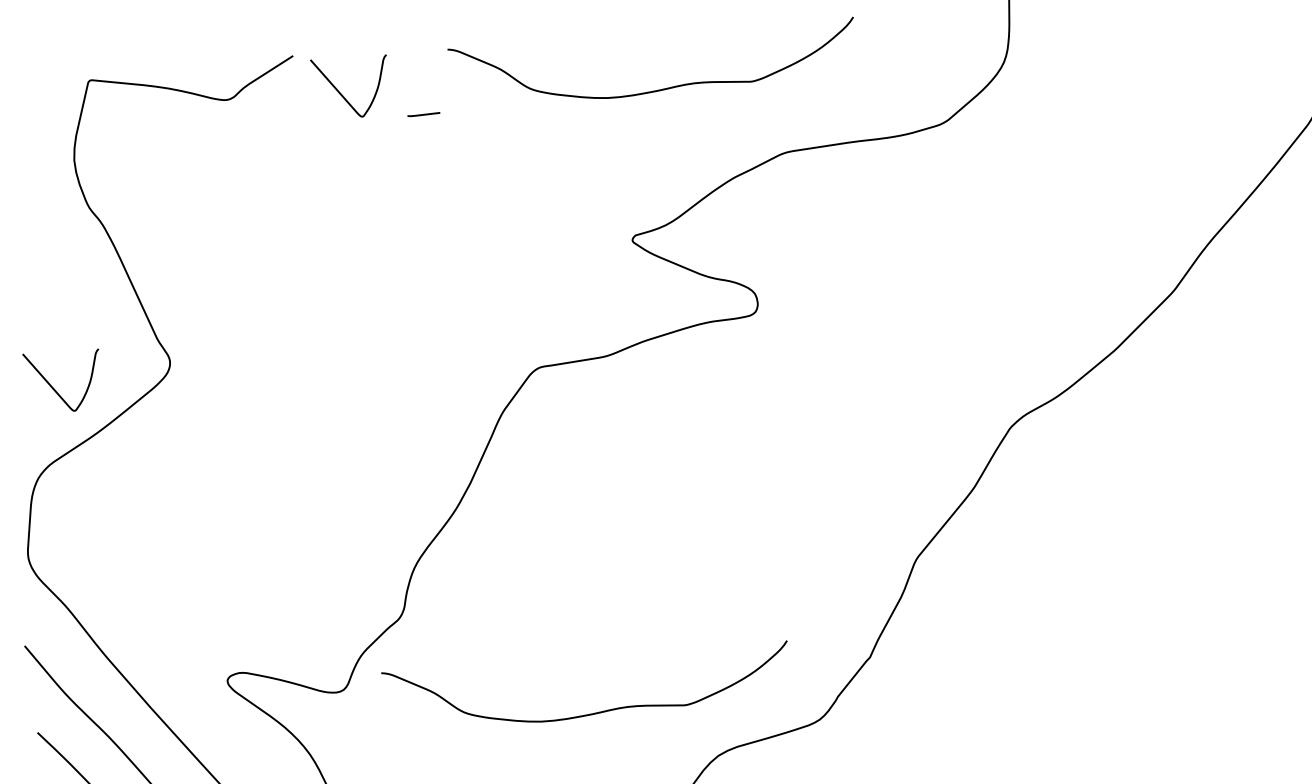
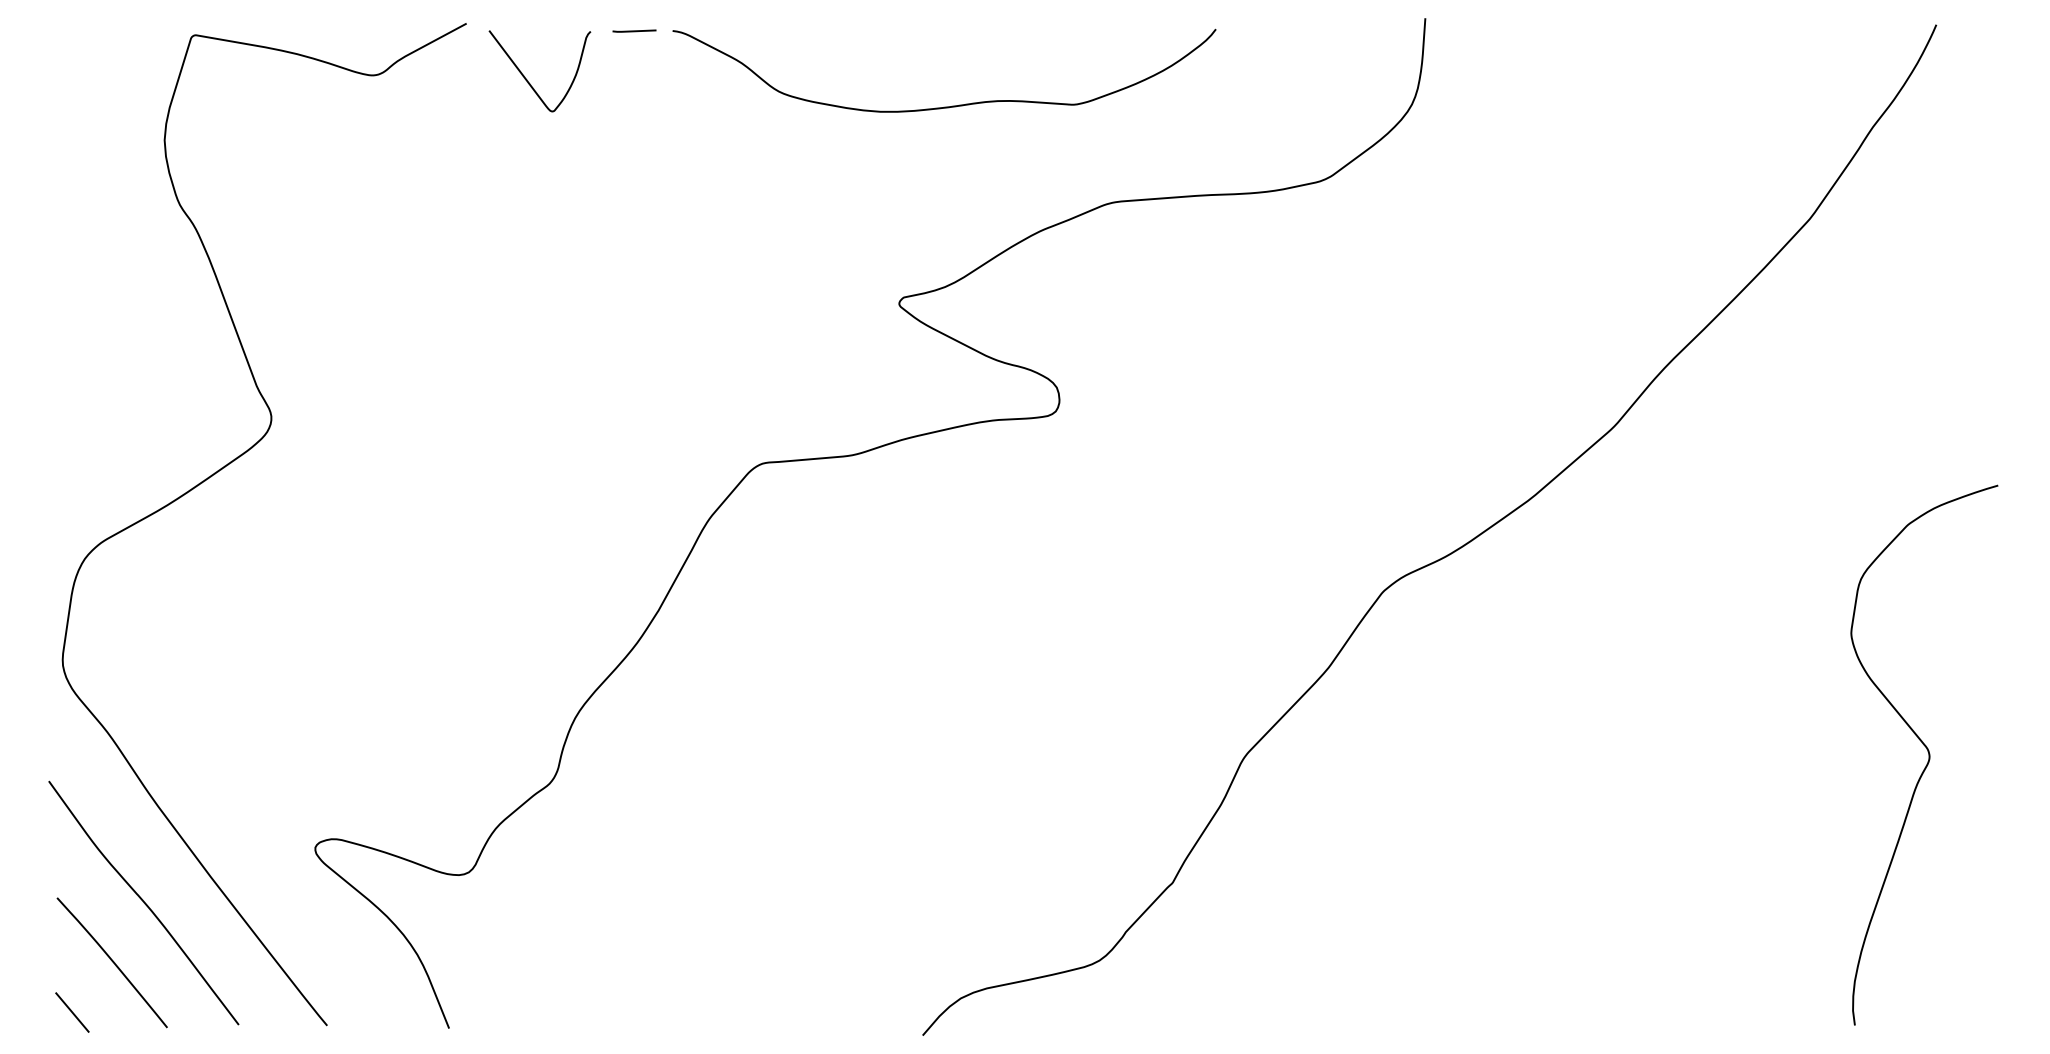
line: (423, 114) -> (634, 30), moved
curve: (54, 388) -> (114, 441), removed
curve: (594, 712) -> (800, 928), removed

